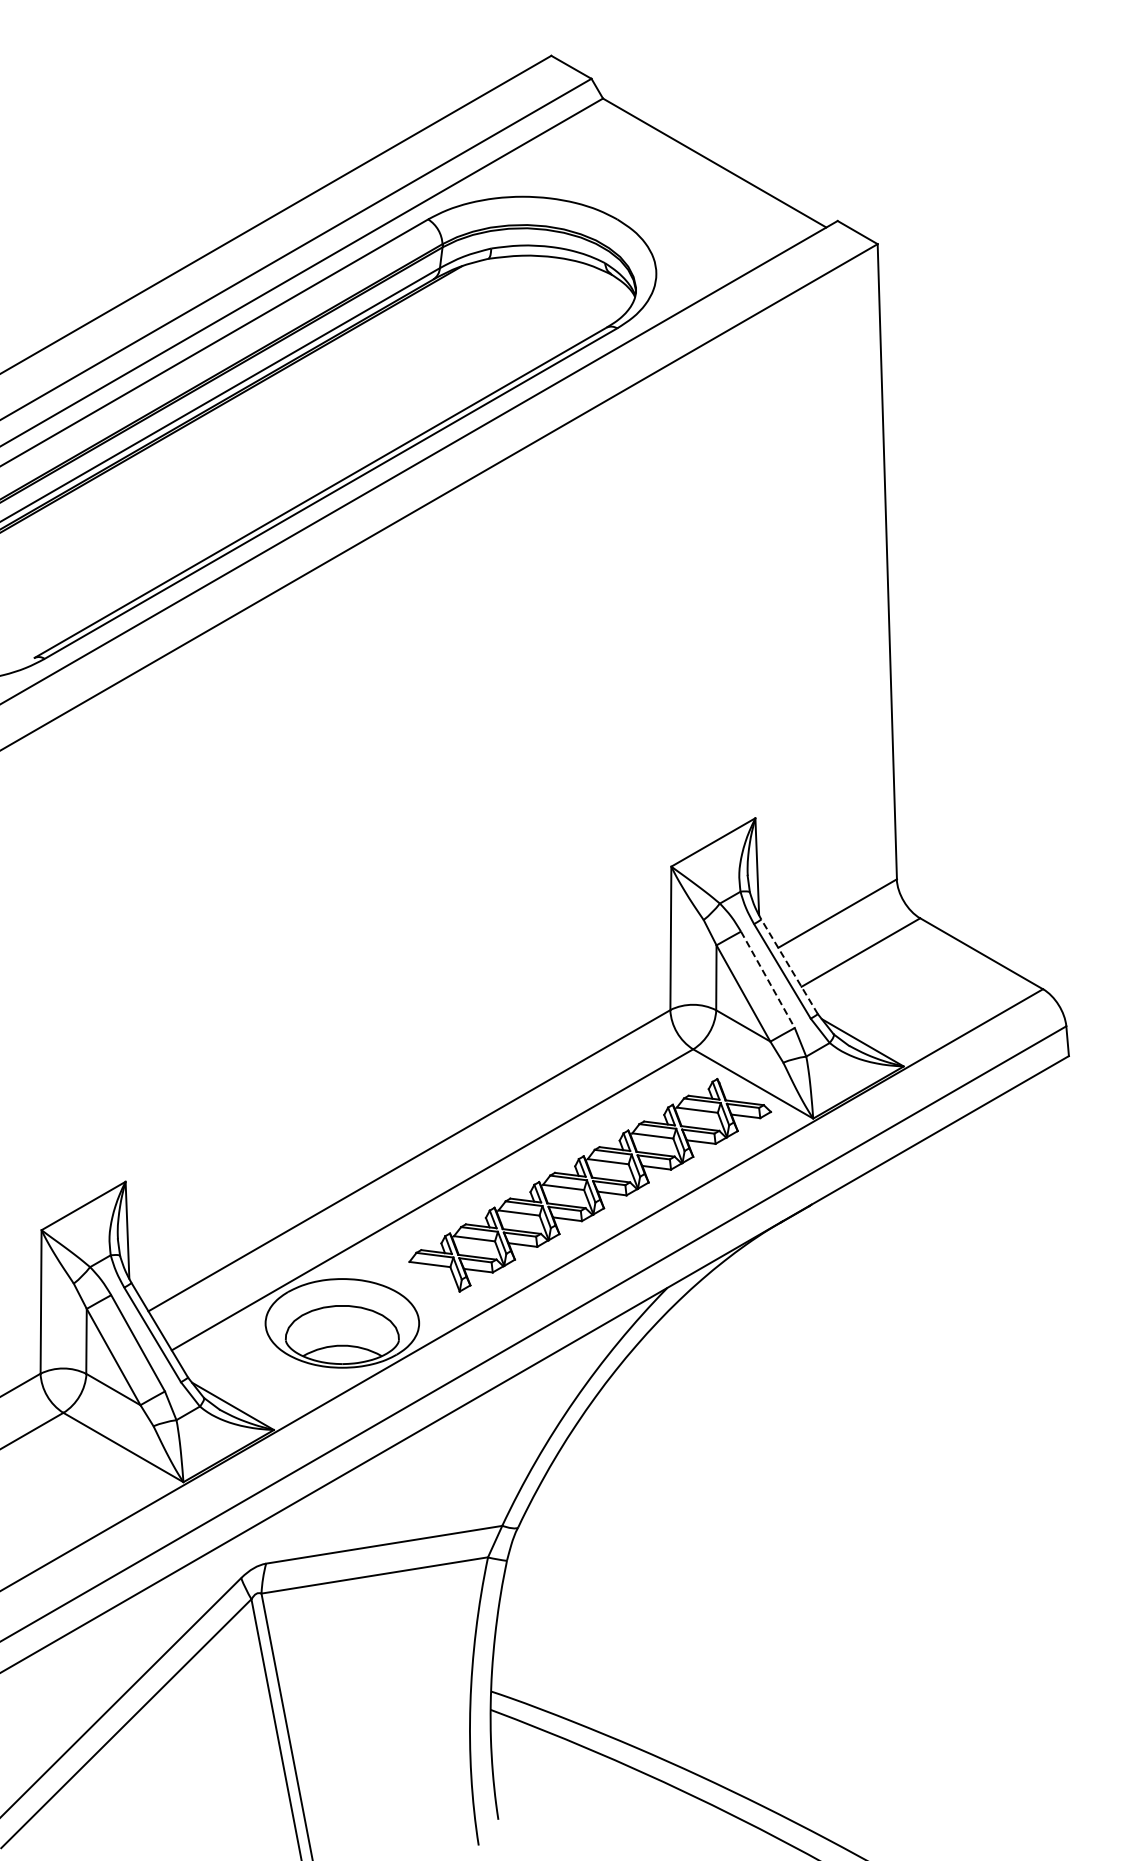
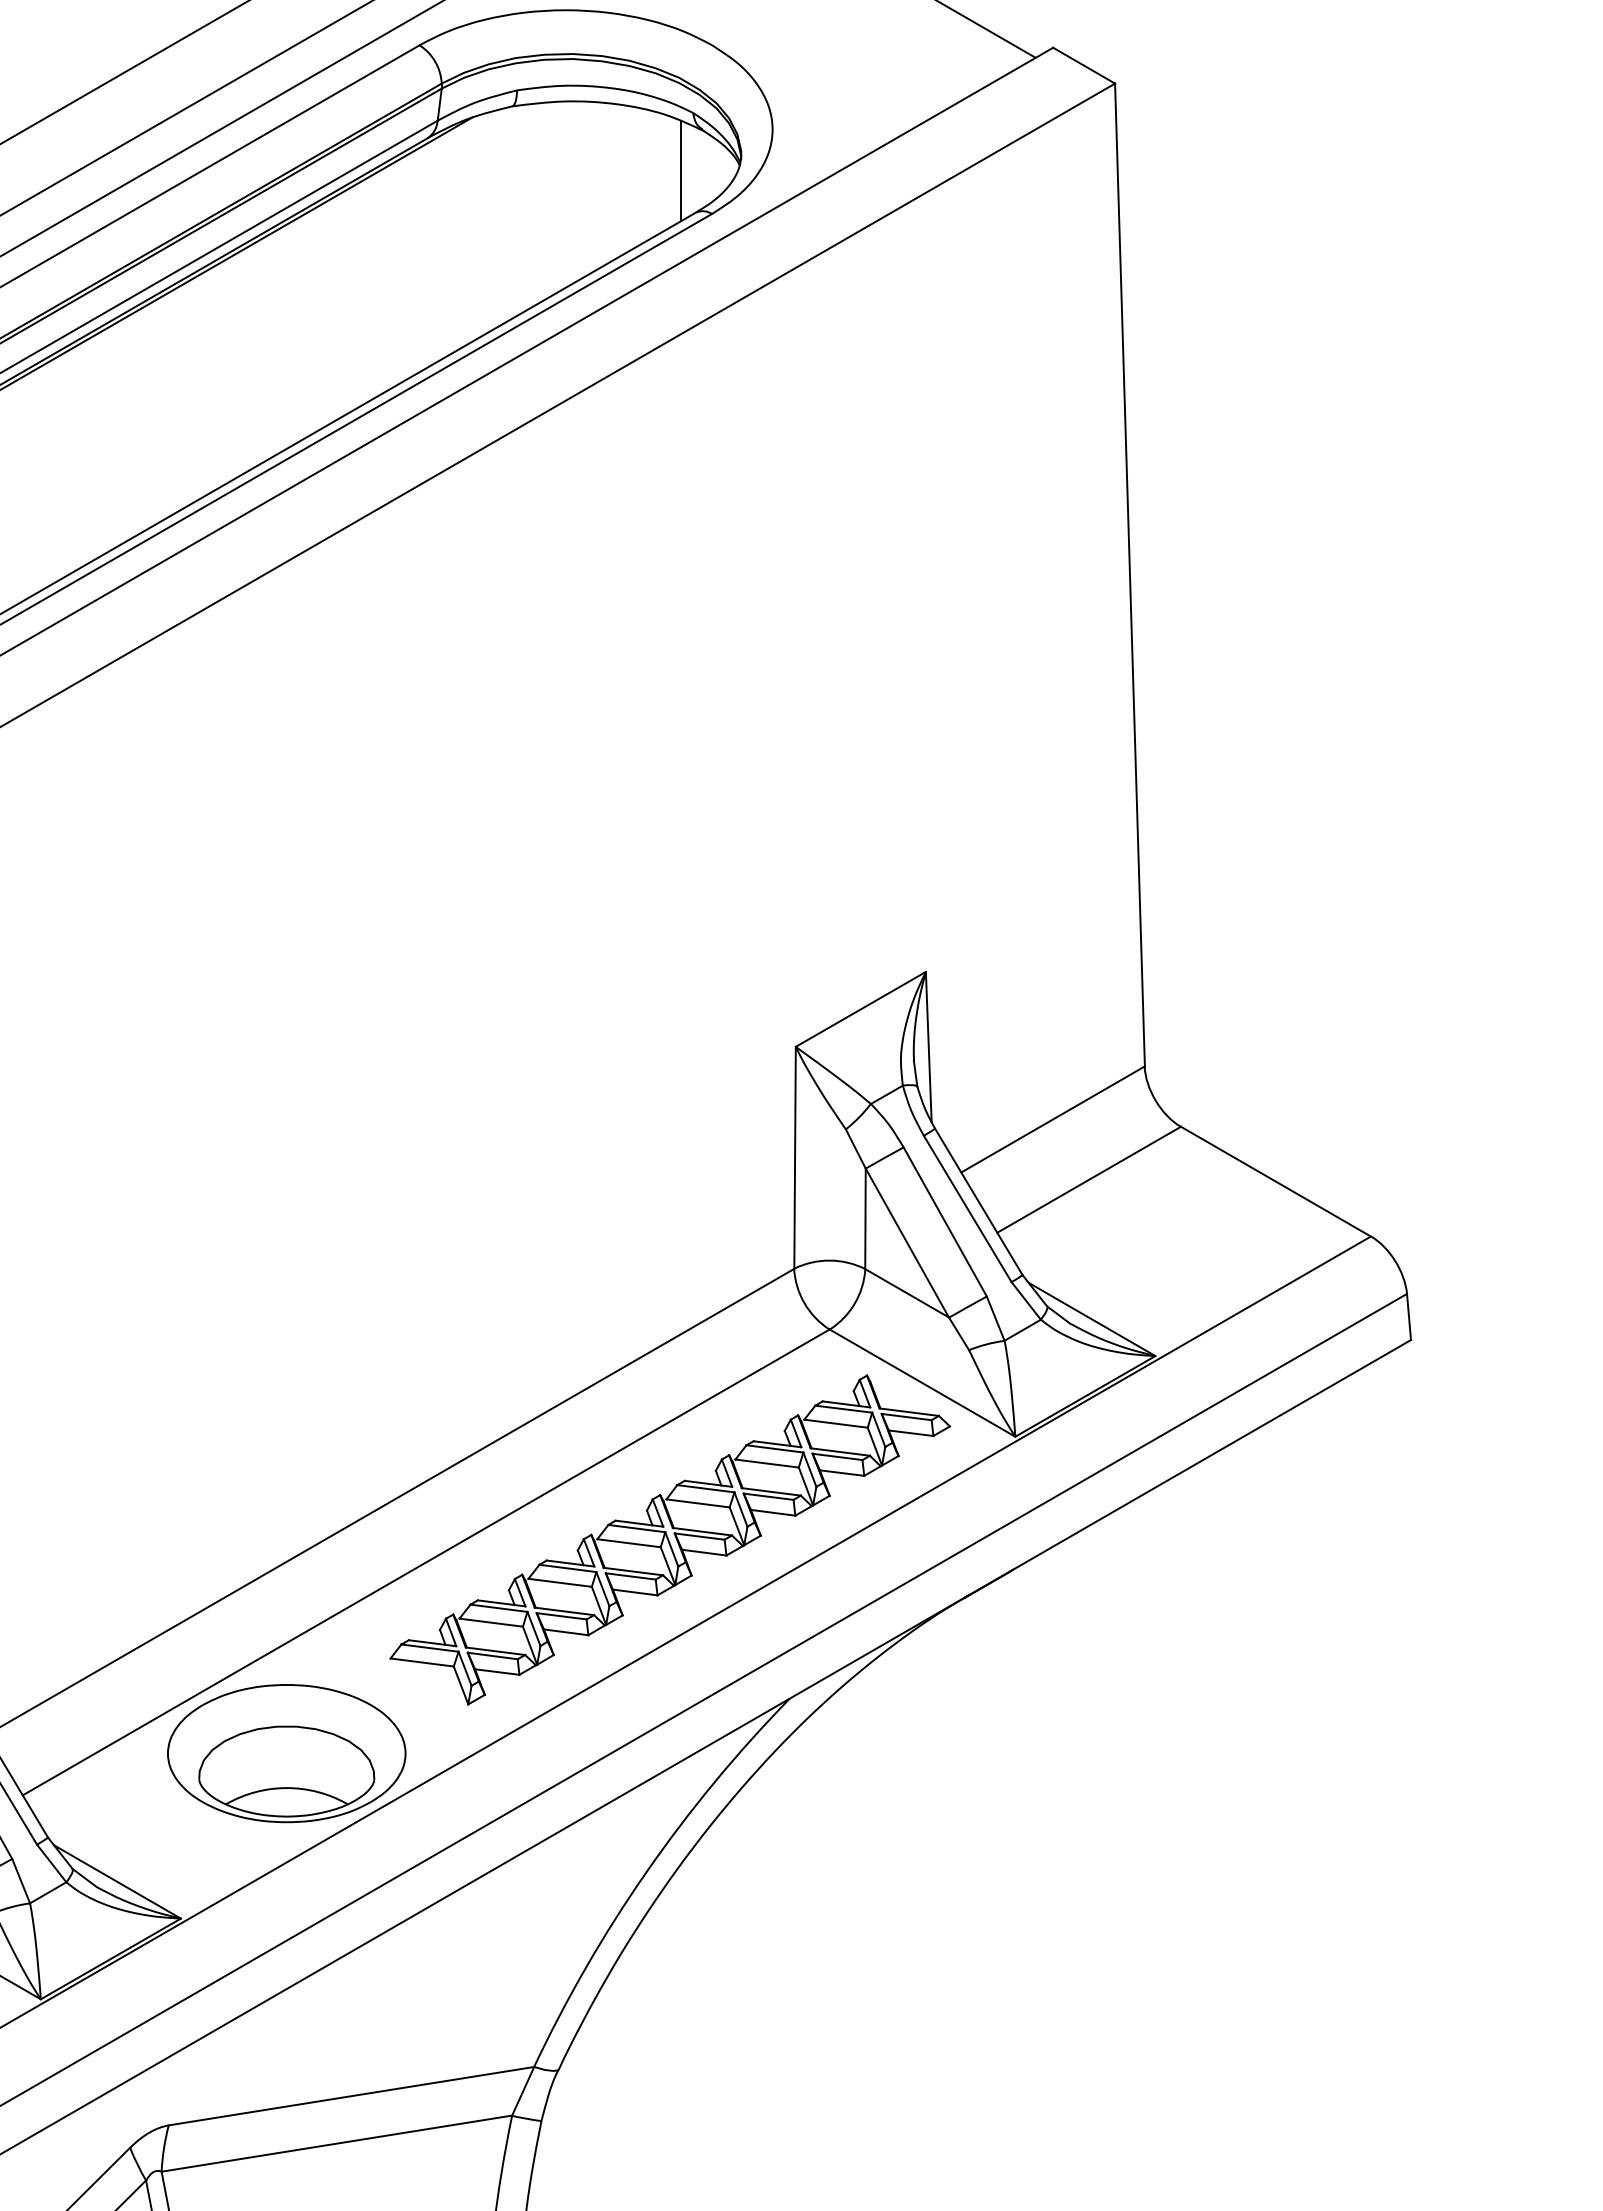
line: (597, 300) -> (681, 170), added
line: (789, 966) -> (978, 1201), dashed -> solid
line: (768, 980) -> (946, 1223), dashed -> solid

